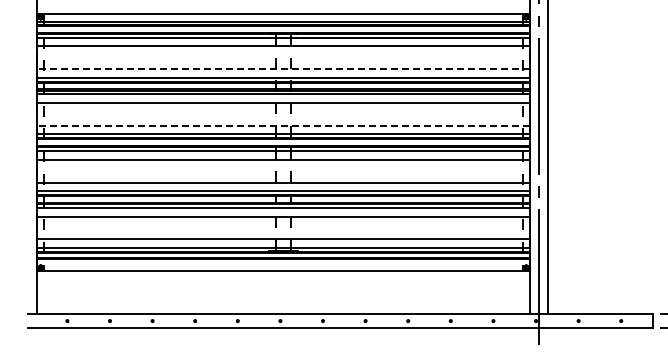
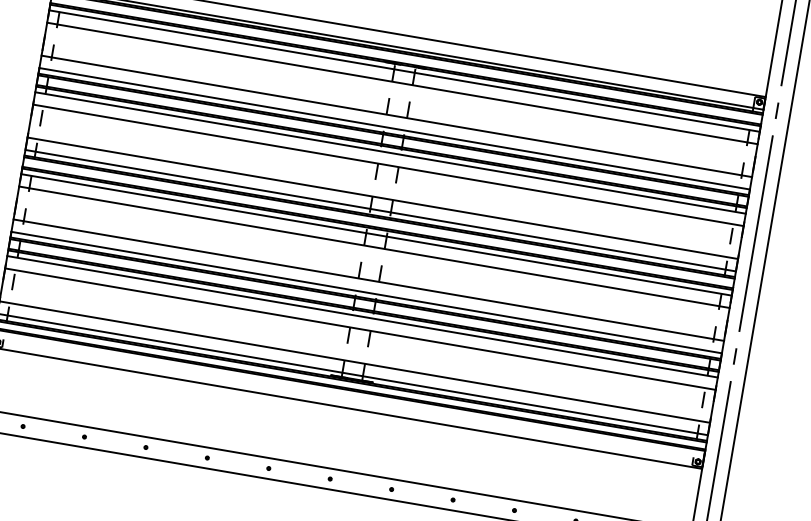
line: (283, 69) -> (396, 117), dashed -> solid
line: (283, 125) -> (382, 197), dashed -> solid

